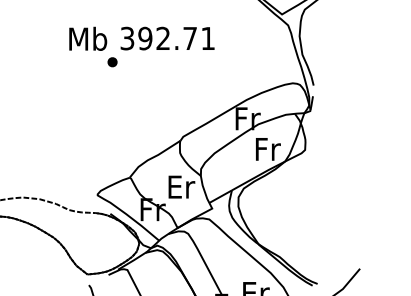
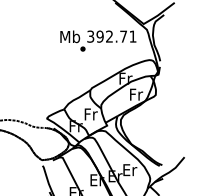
text: (142, 45) -> (98, 40), moved
text: (182, 187) -> (91, 114), Er -> Fr

